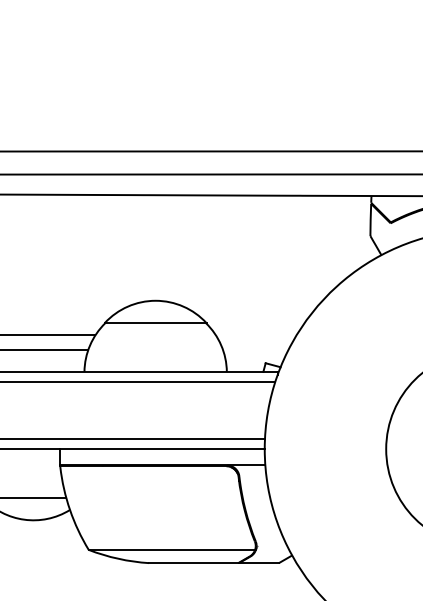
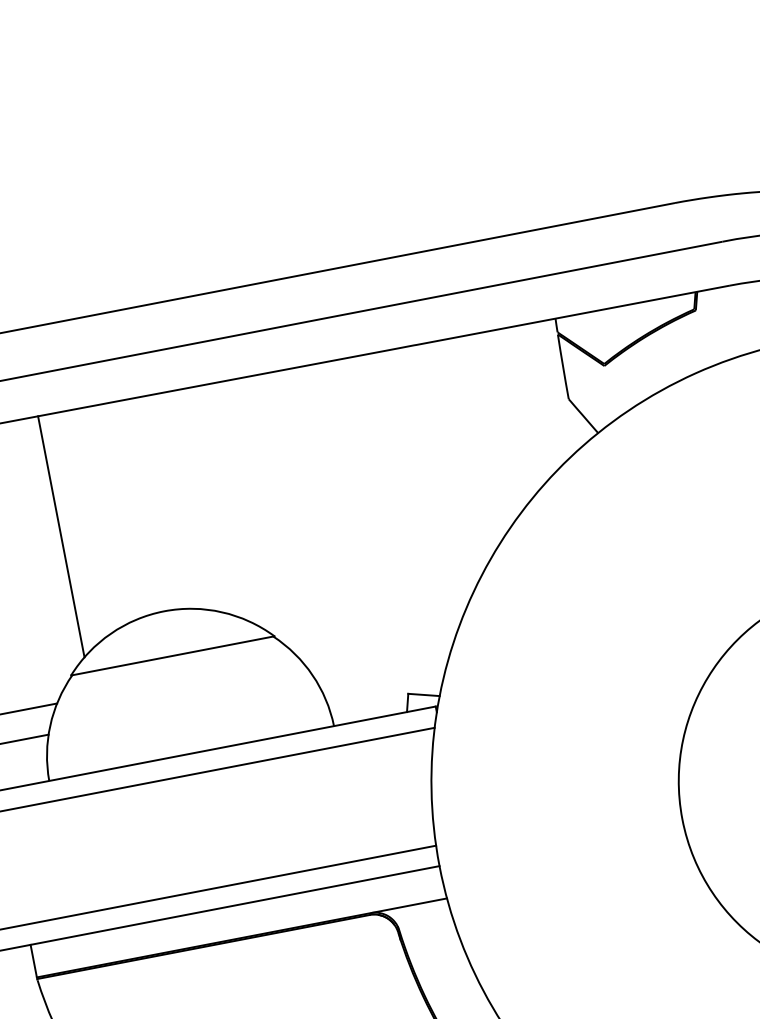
line: (112, 255) -> (60, 537), added

